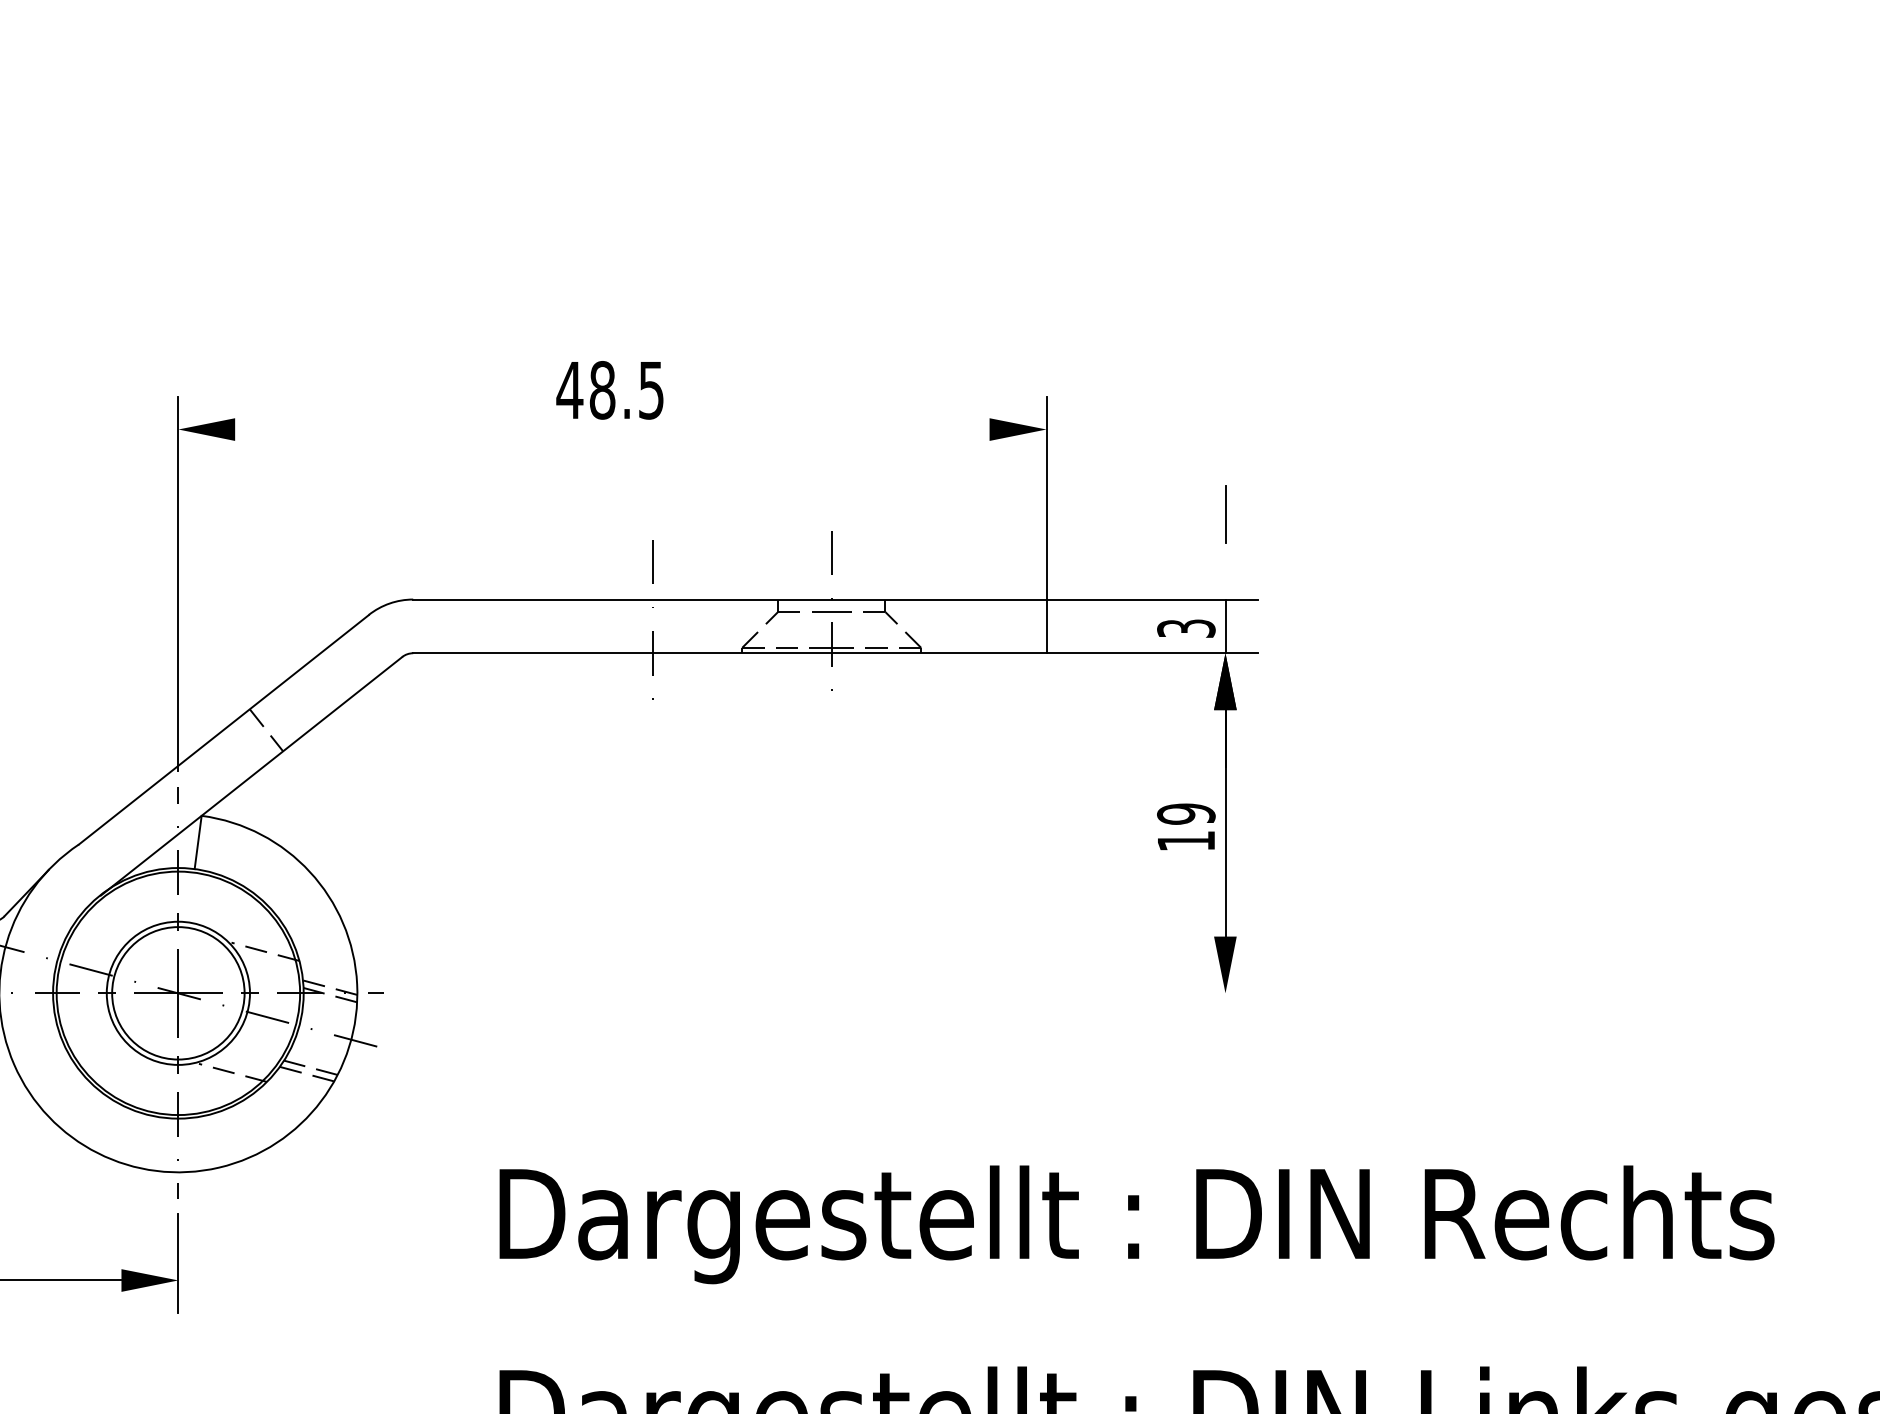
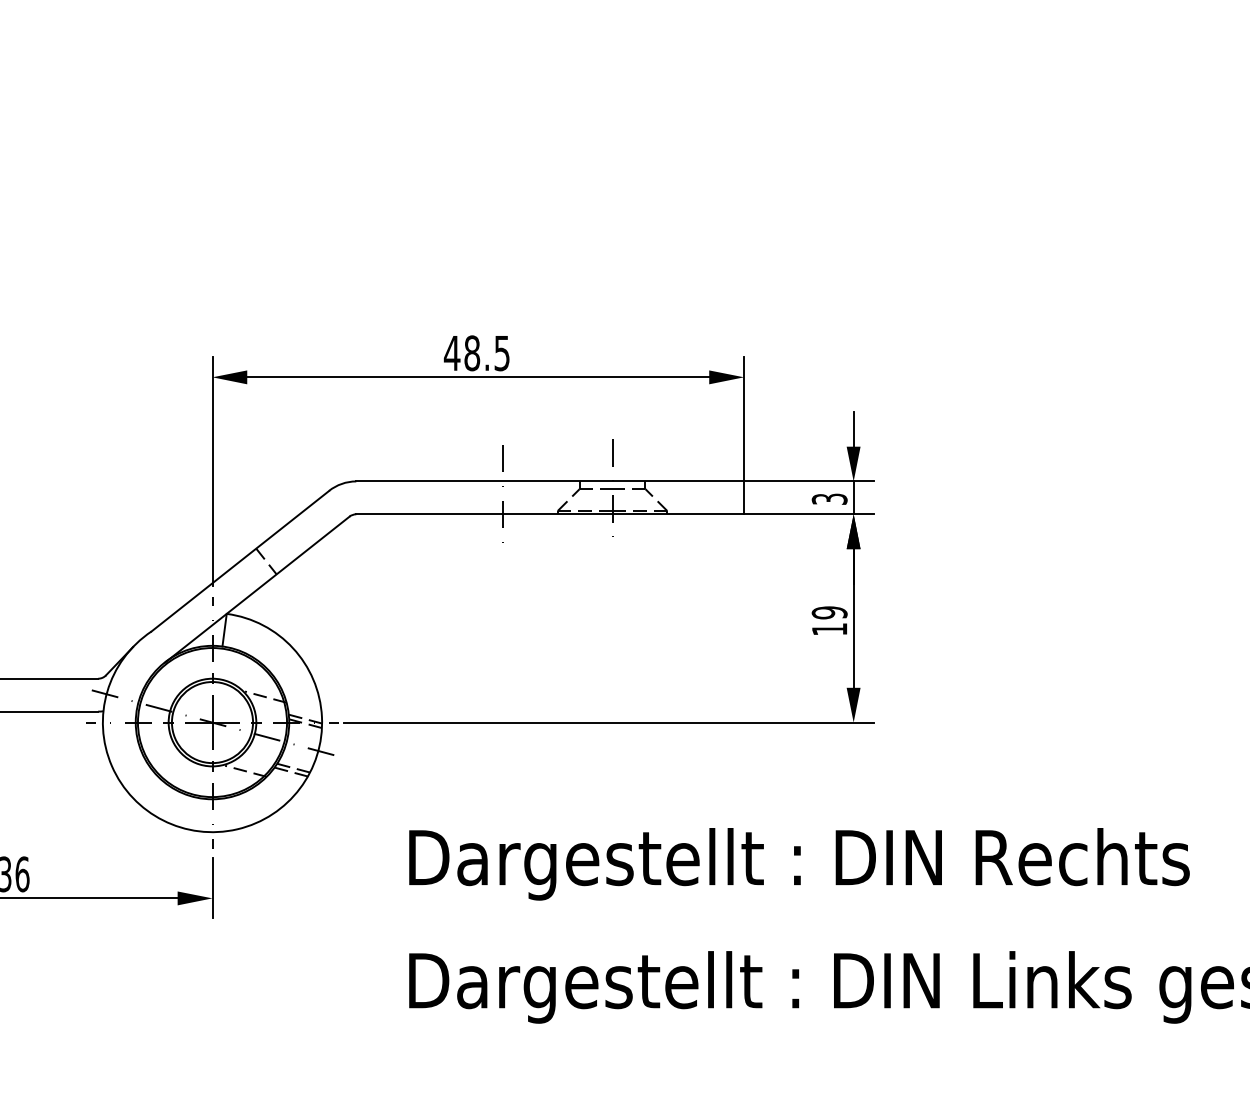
line: (612, 429) -> (478, 377), added
fill: (1225, 570) -> (853, 463), added
line: (825, 993) -> (608, 722), added

